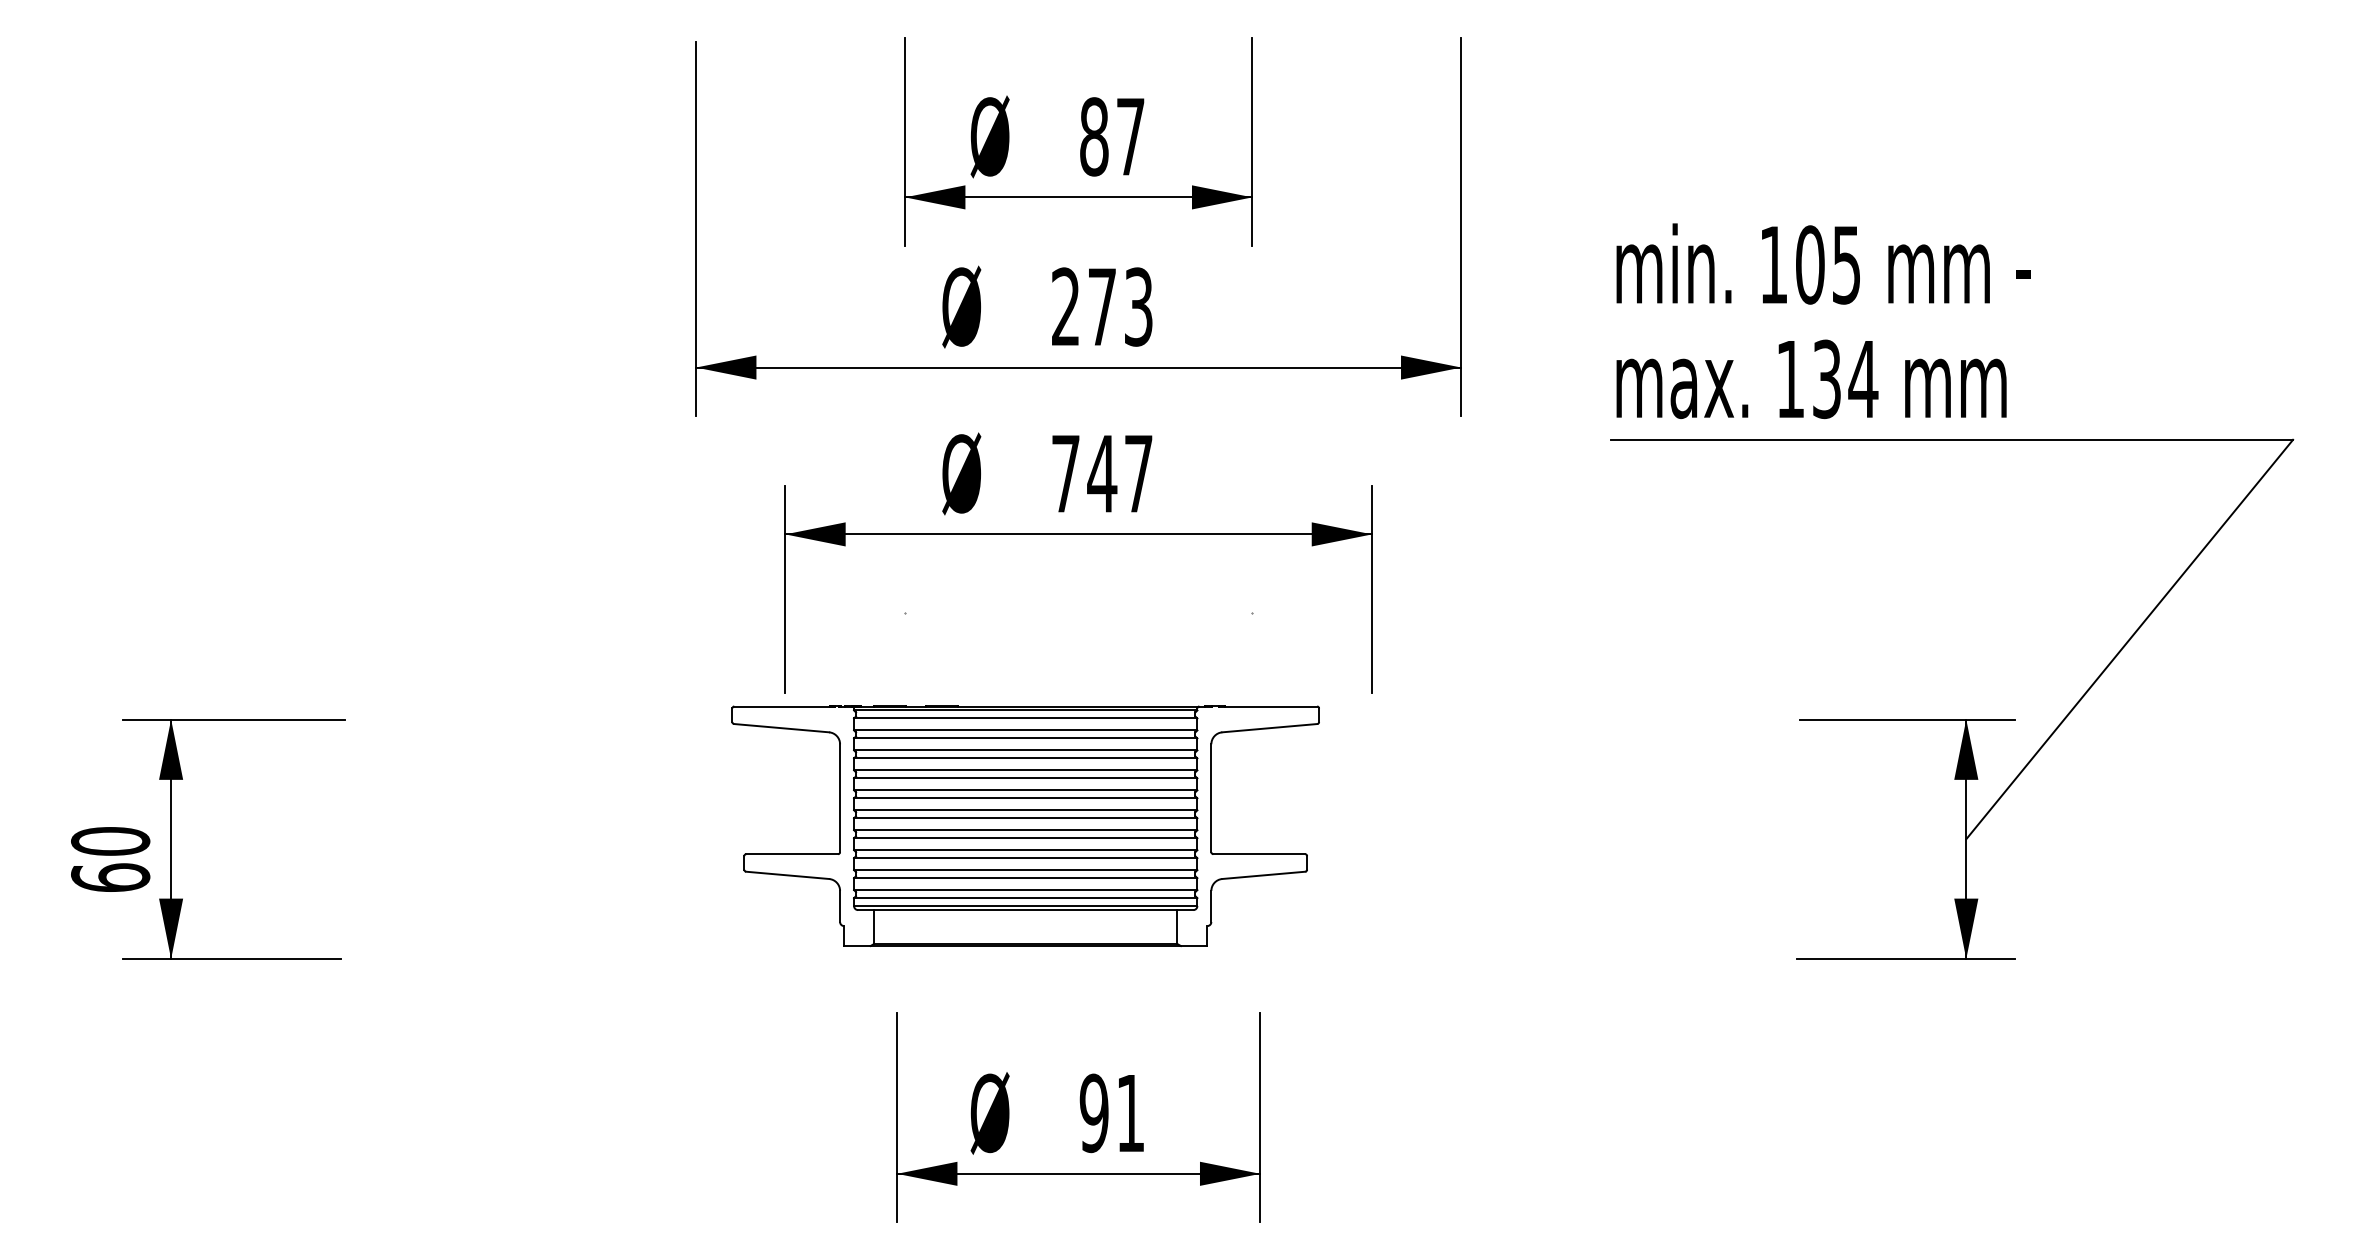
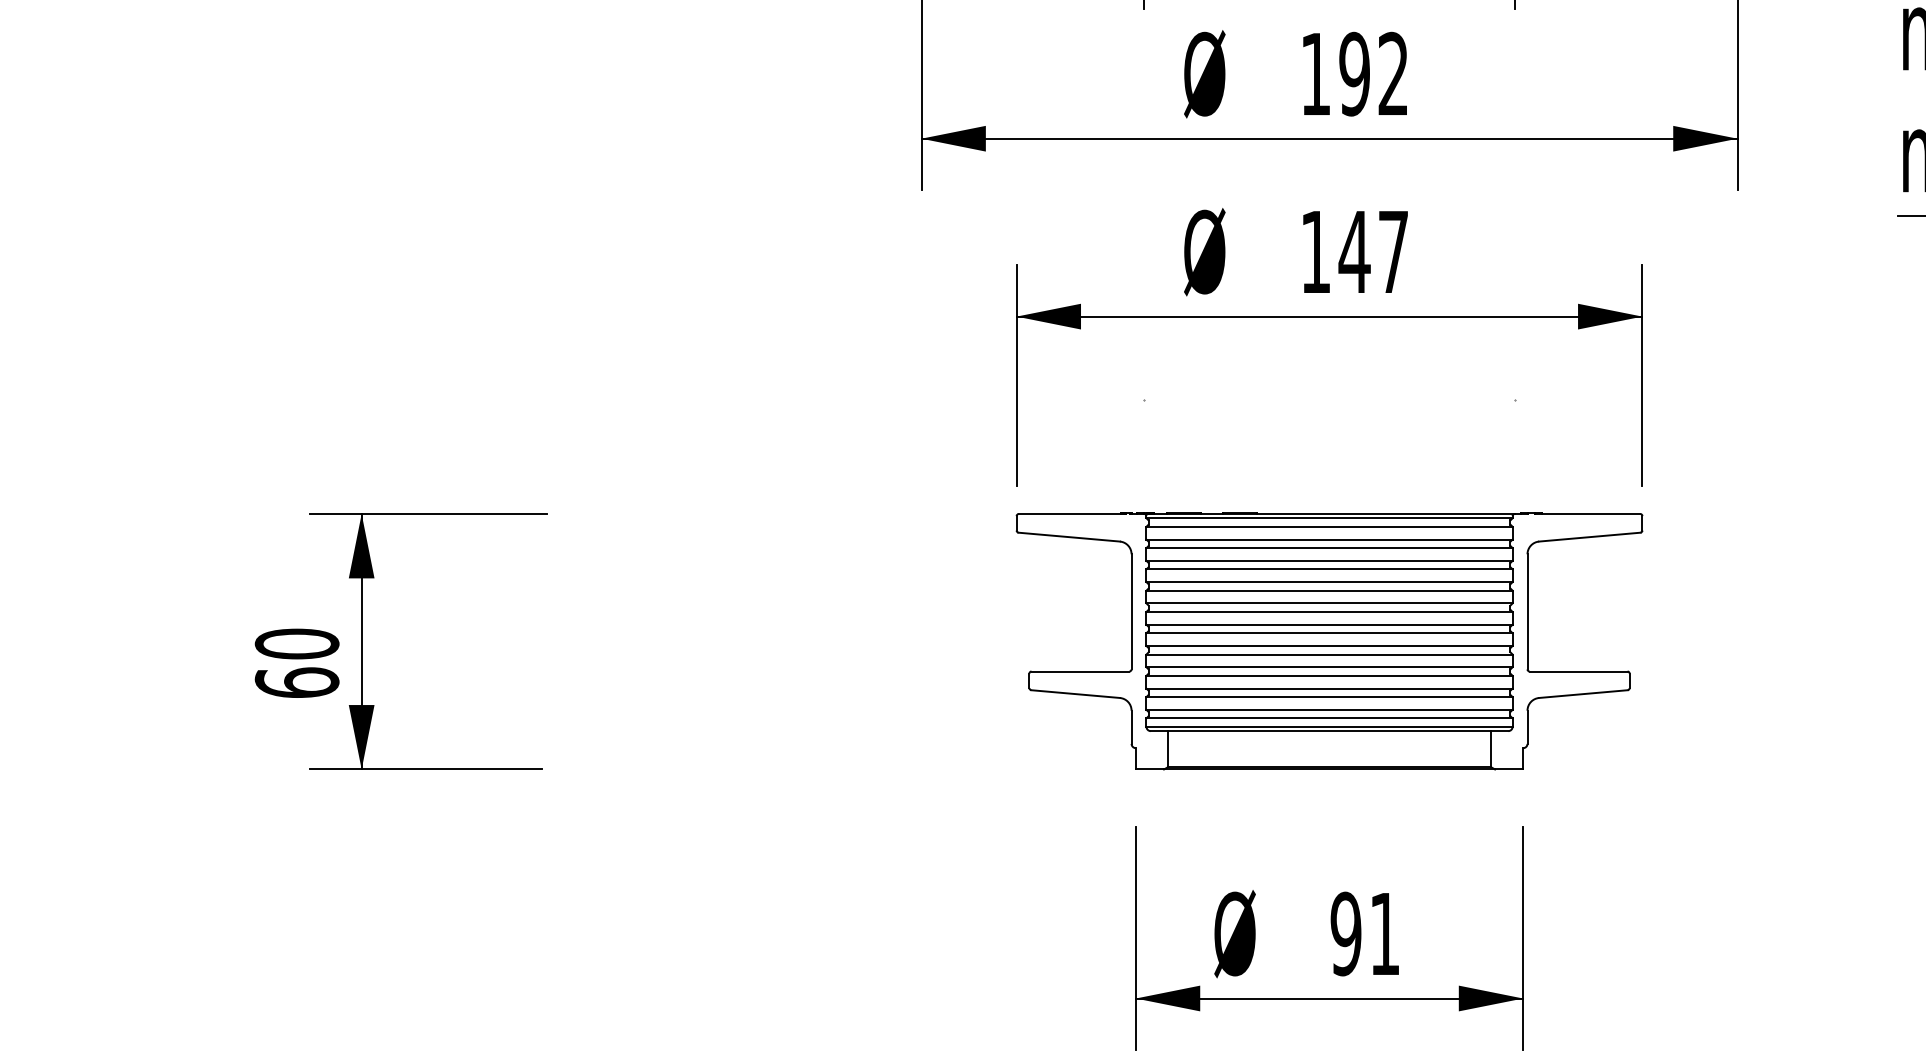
text: (1102, 306) -> (1354, 73), 273 -> 192
text: (1065, 473) -> (1315, 251), 747 -> 147
part: (1025, 826) -> (1329, 641), moved

